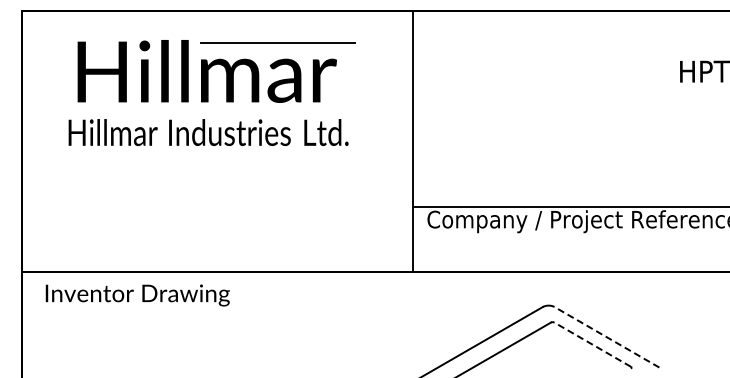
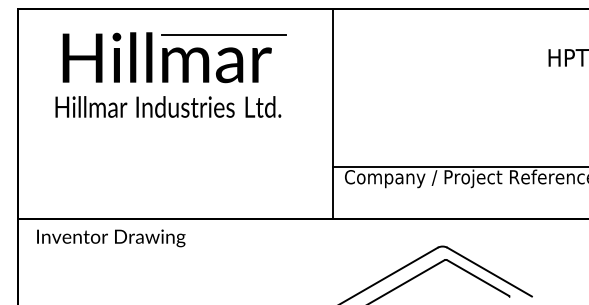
line: (606, 337) -> (489, 272), dashed -> solid
line: (592, 344) -> (477, 277), dashed -> solid

